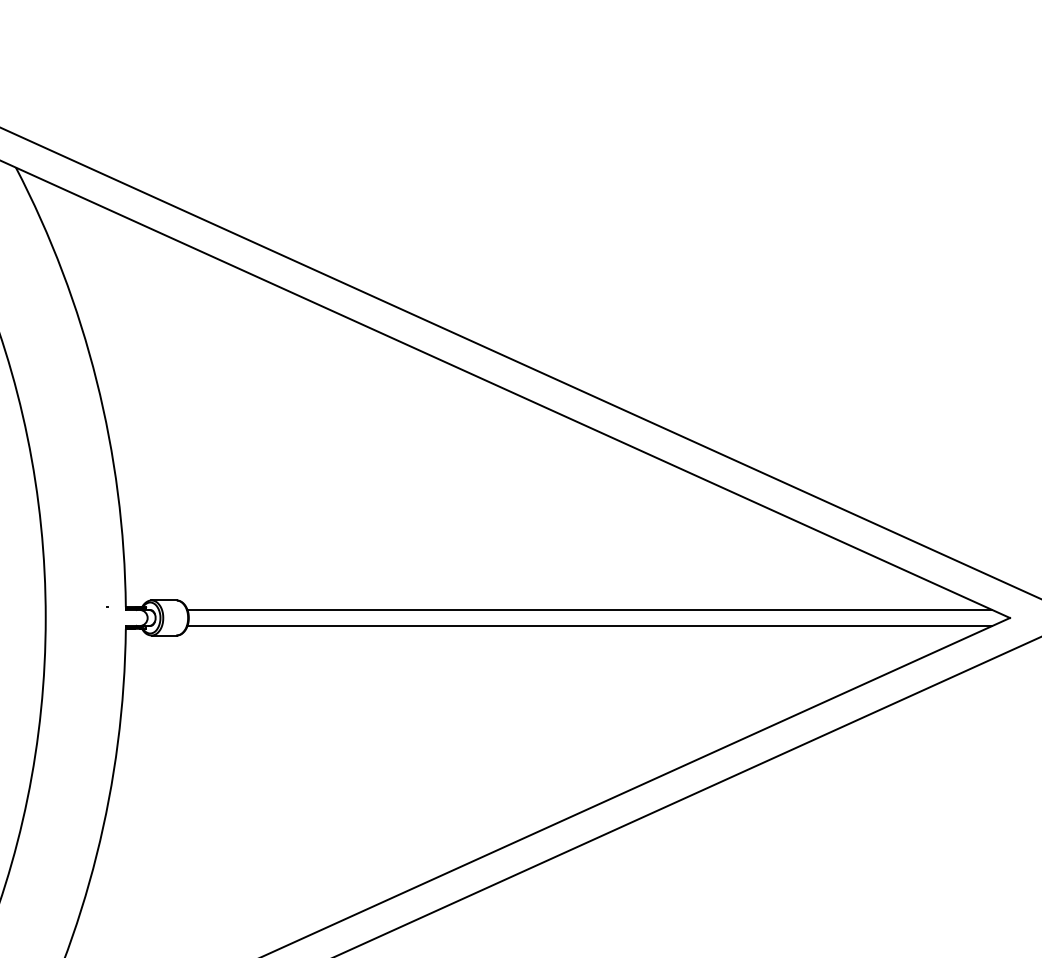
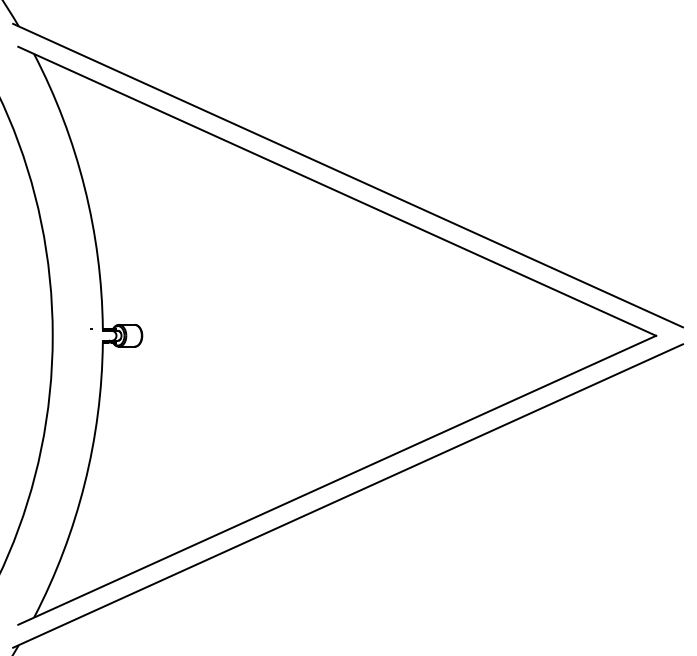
line: (590, 609) -> (393, 330), removed
line: (590, 625) -> (393, 340), removed

